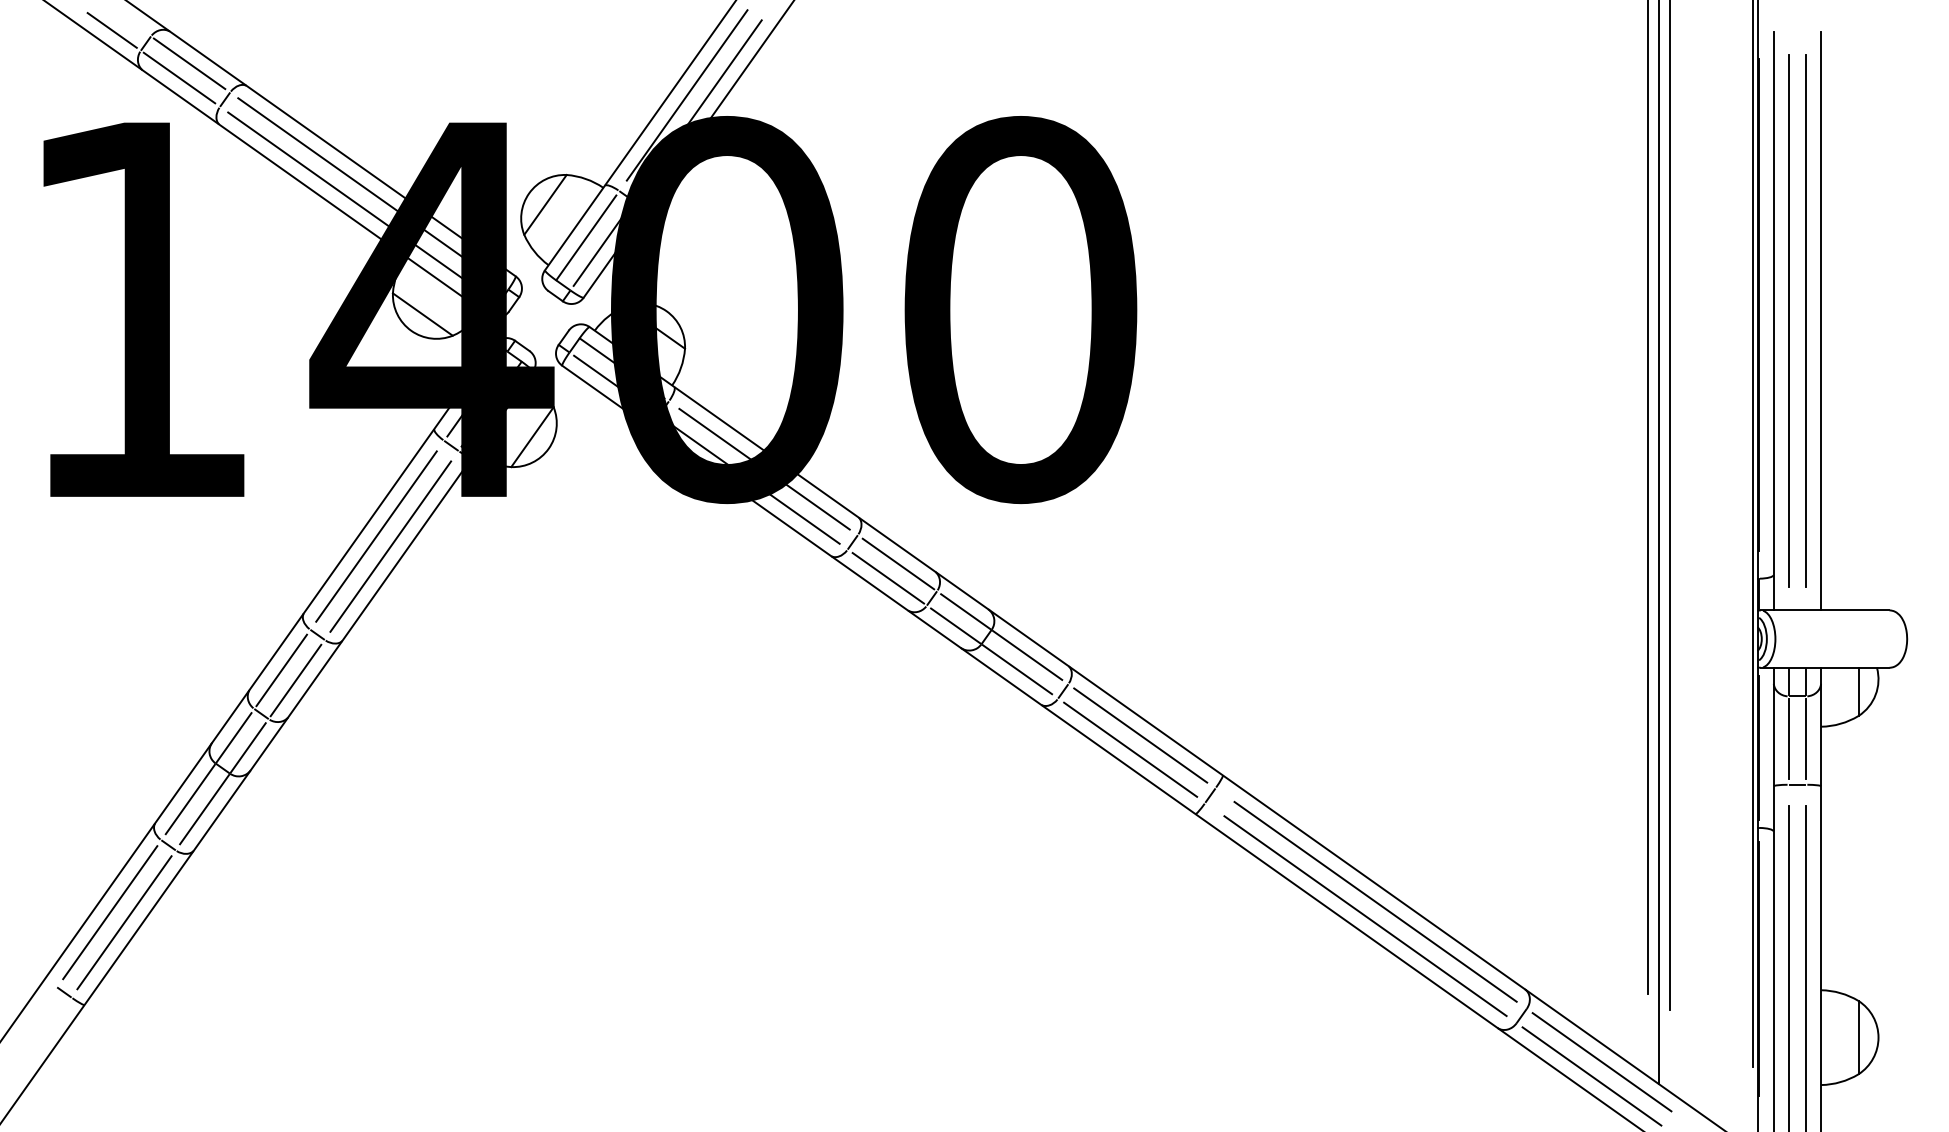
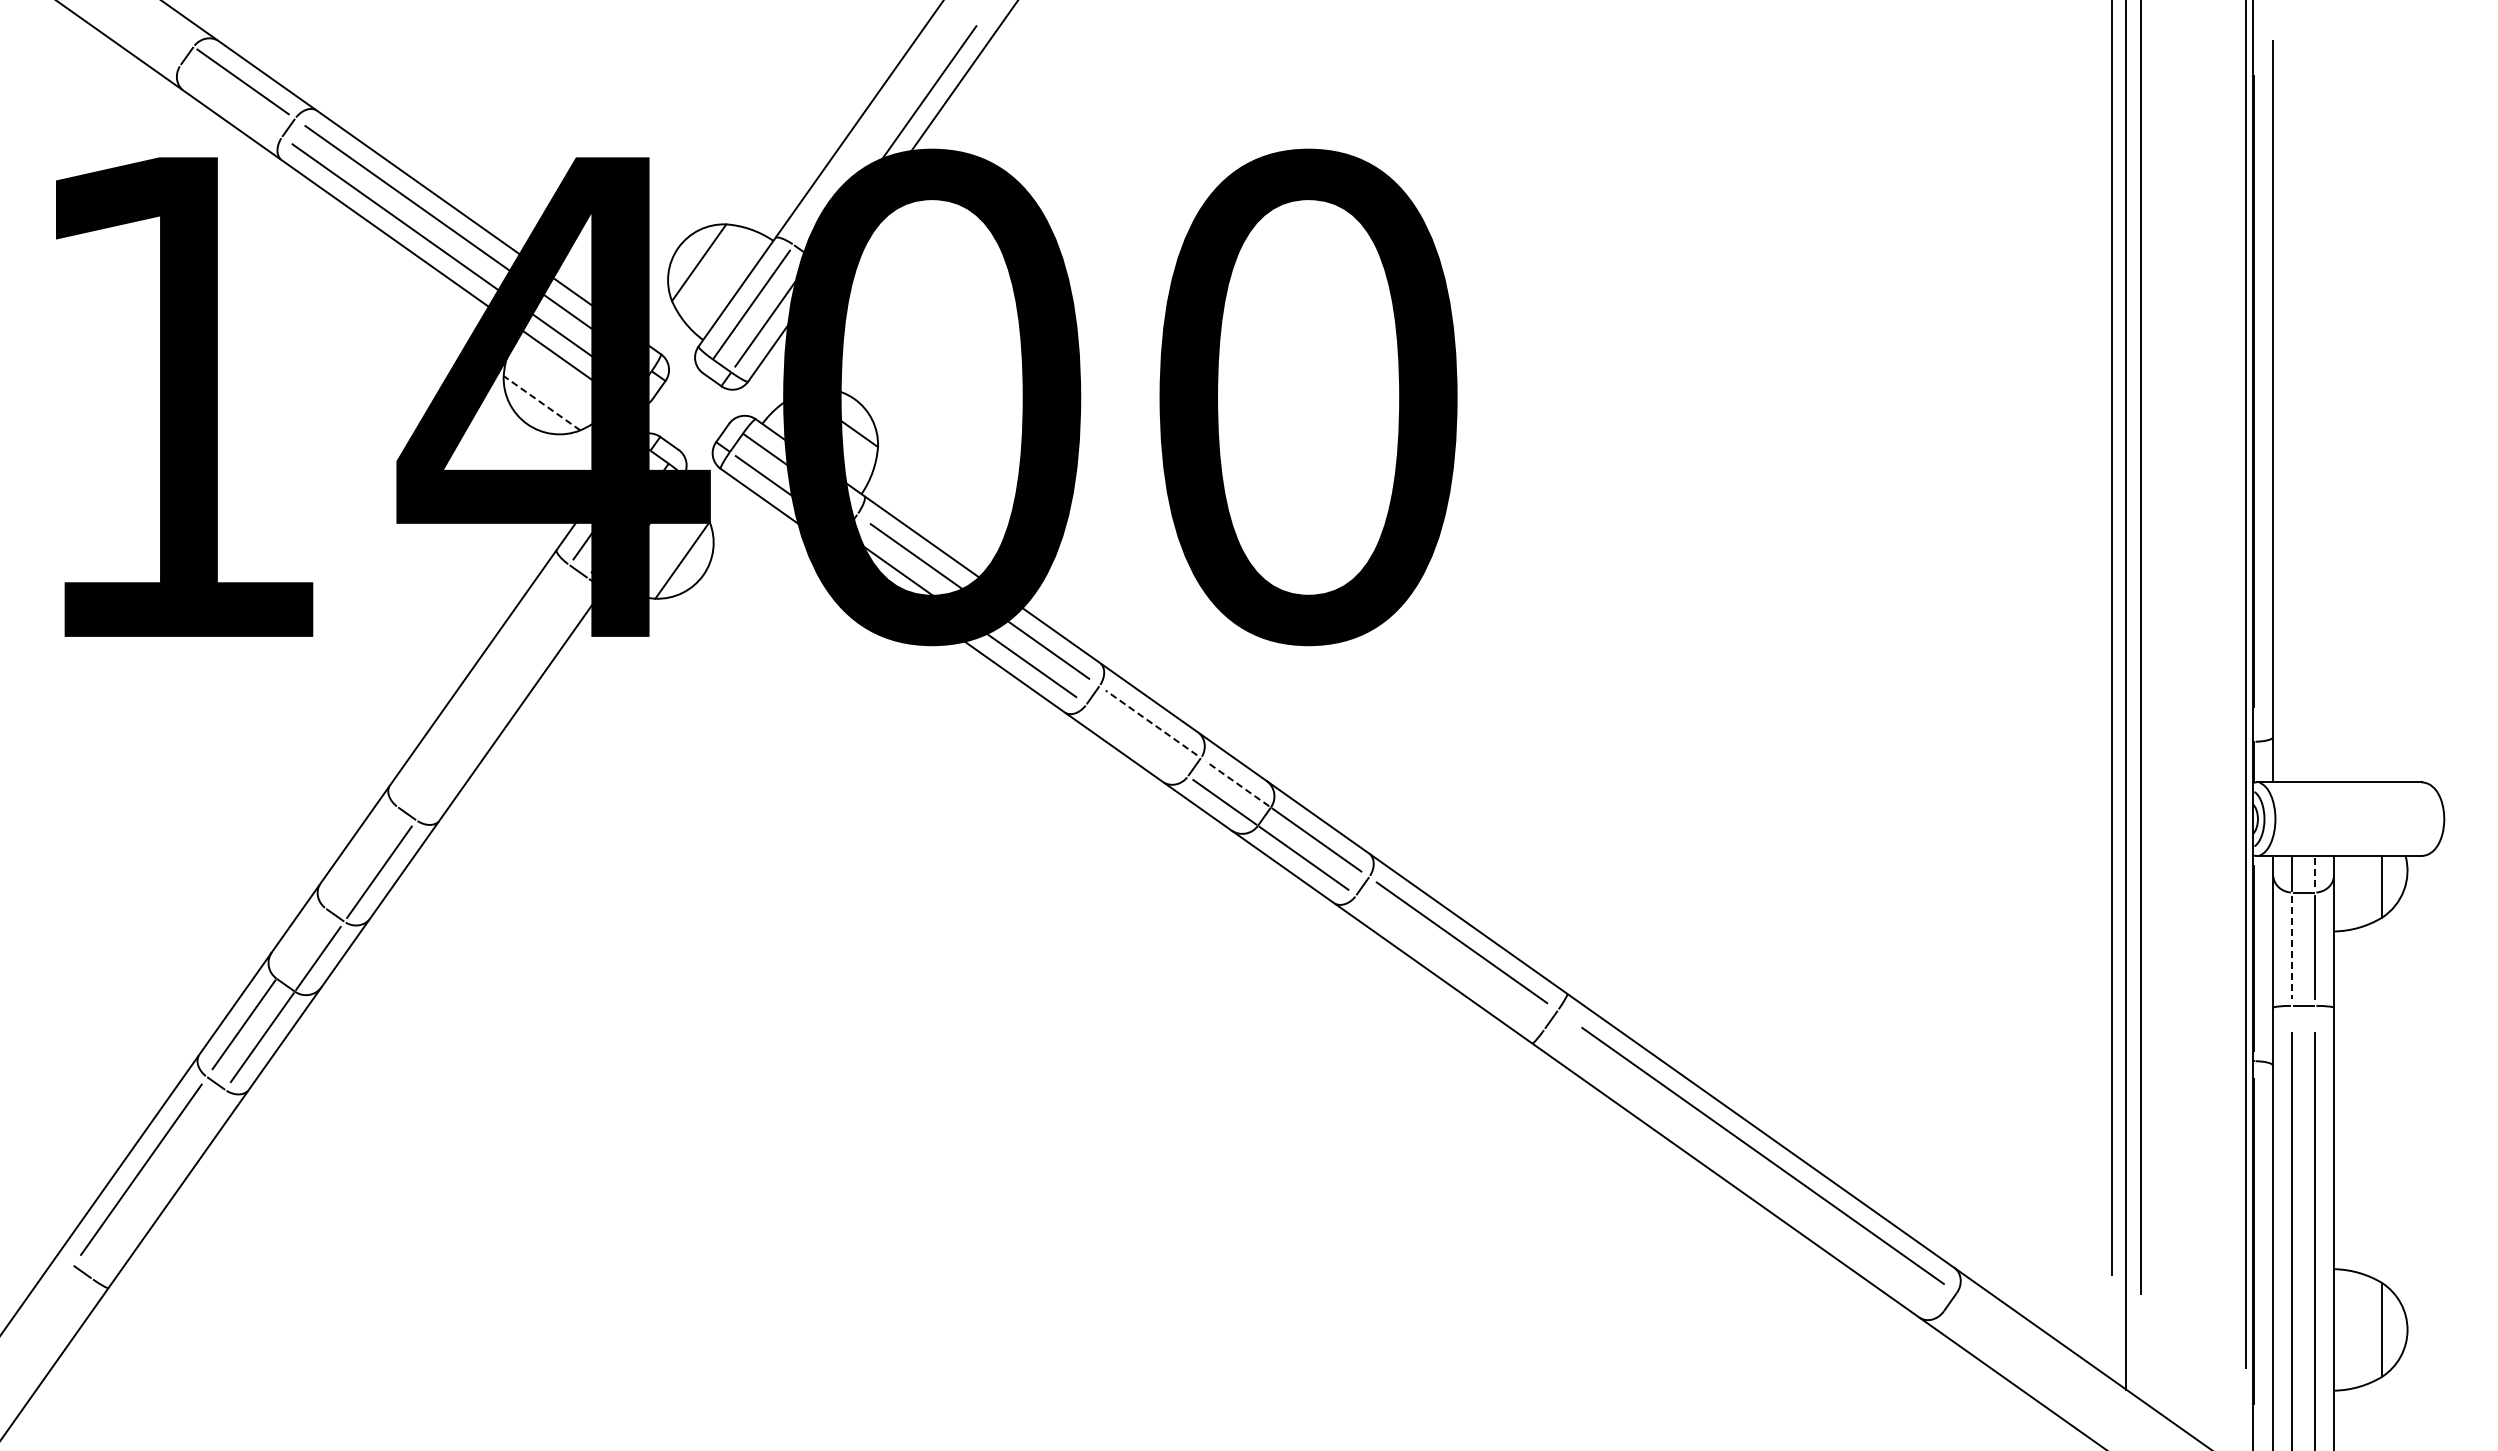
line: (111, 29) -> (143, 38), removed
line: (178, 77) -> (229, 99), removed
line: (686, 95) -> (880, 122), removed
line: (423, 314) -> (542, 403), solid -> dashed
line: (1788, 320) -> (2292, 411), removed
line: (1805, 320) -> (2314, 411), removed
line: (1821, 320) -> (2334, 411), removed
line: (376, 536) -> (482, 687), removed
line: (390, 546) -> (500, 700), removed
line: (898, 563) -> (1151, 722), solid -> dashed
line: (888, 577) -> (1138, 740), removed
line: (965, 611) -> (1237, 783), solid -> dashed
line: (281, 670) -> (360, 859), removed
line: (1805, 683) -> (2314, 875), solid -> dashed
line: (233, 737) -> (299, 945), removed
line: (1788, 739) -> (2292, 947), solid -> dashed
line: (1130, 749) -> (1448, 960), removed
line: (1365, 916) -> (1749, 1174), removed
line: (124, 922) -> (159, 1182), removed
line: (1602, 1062) -> (2053, 1361), removed
line: (1592, 1076) -> (2040, 1379), removed

